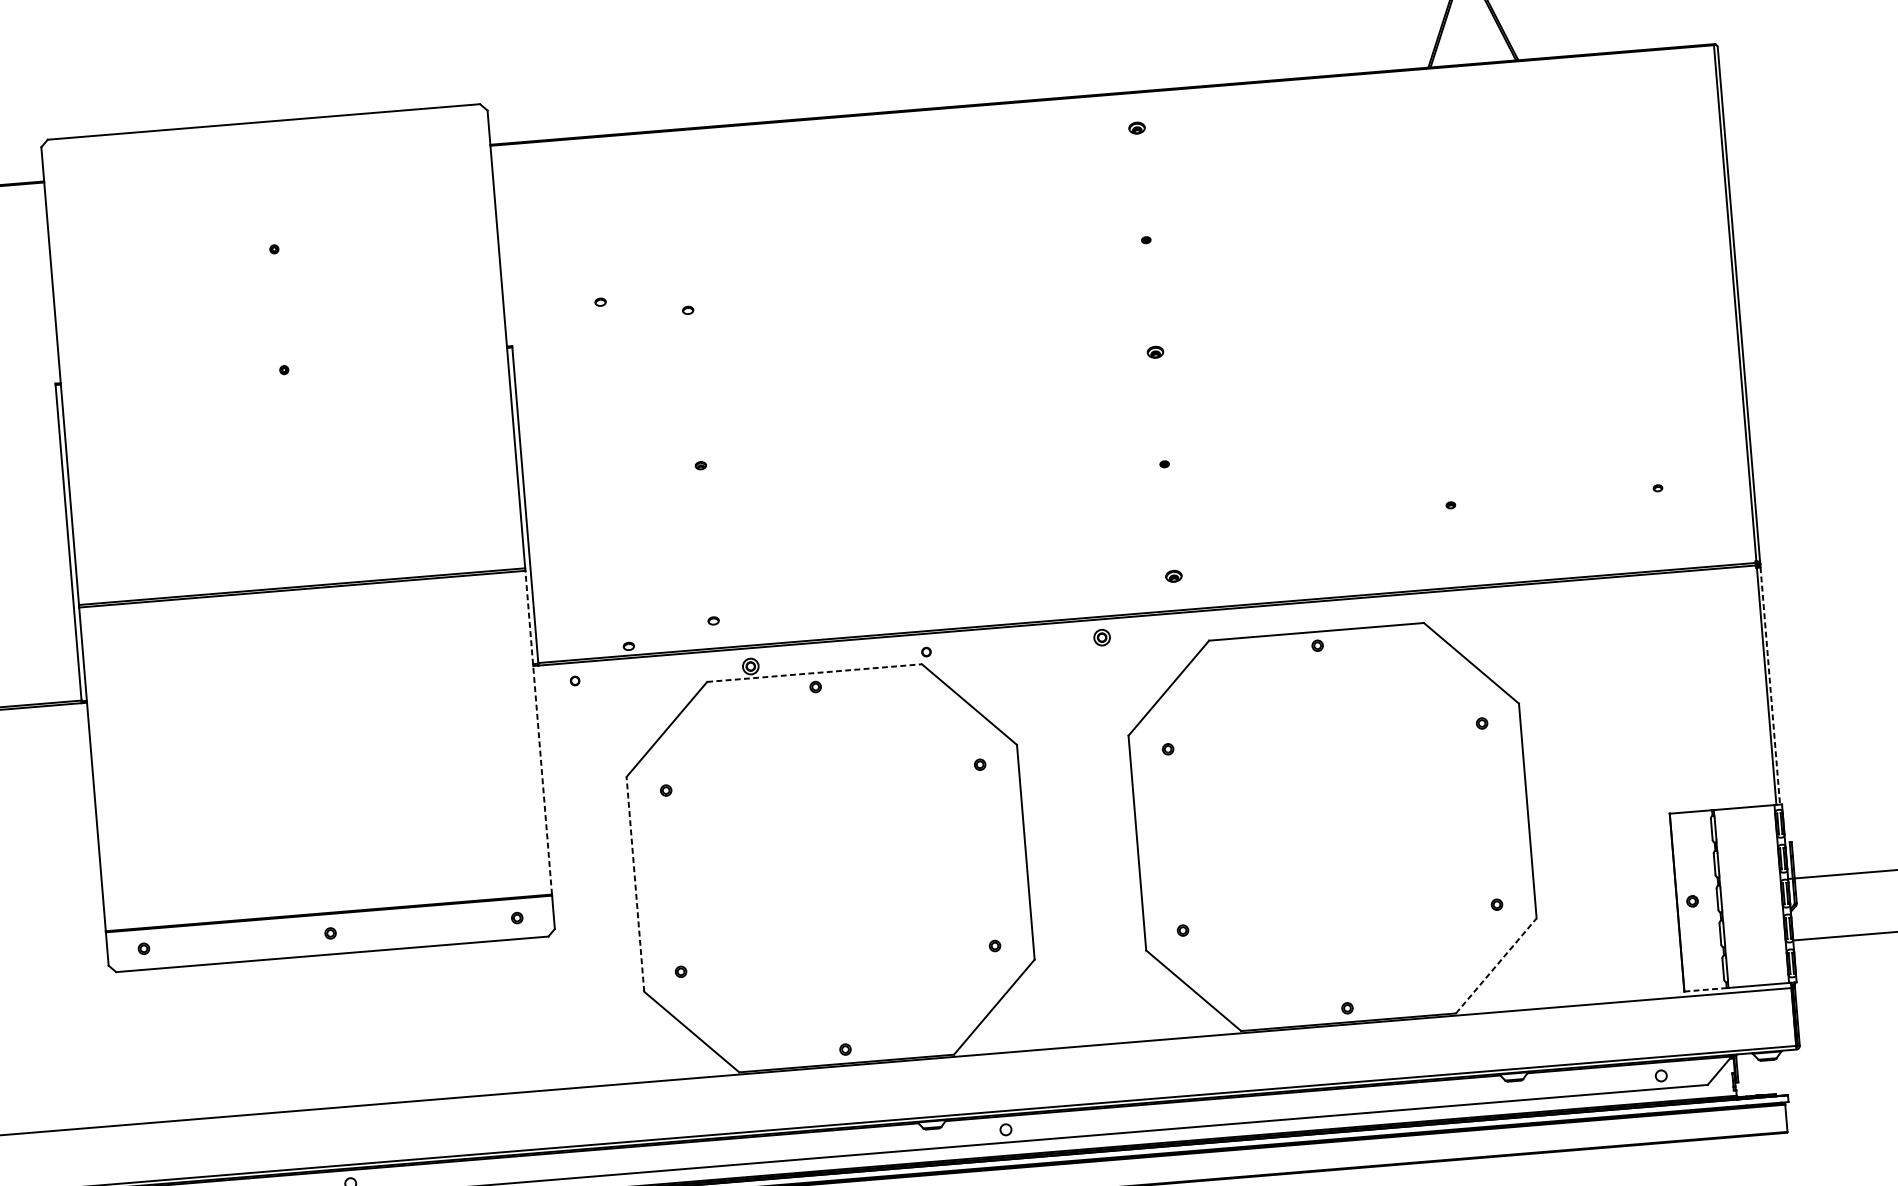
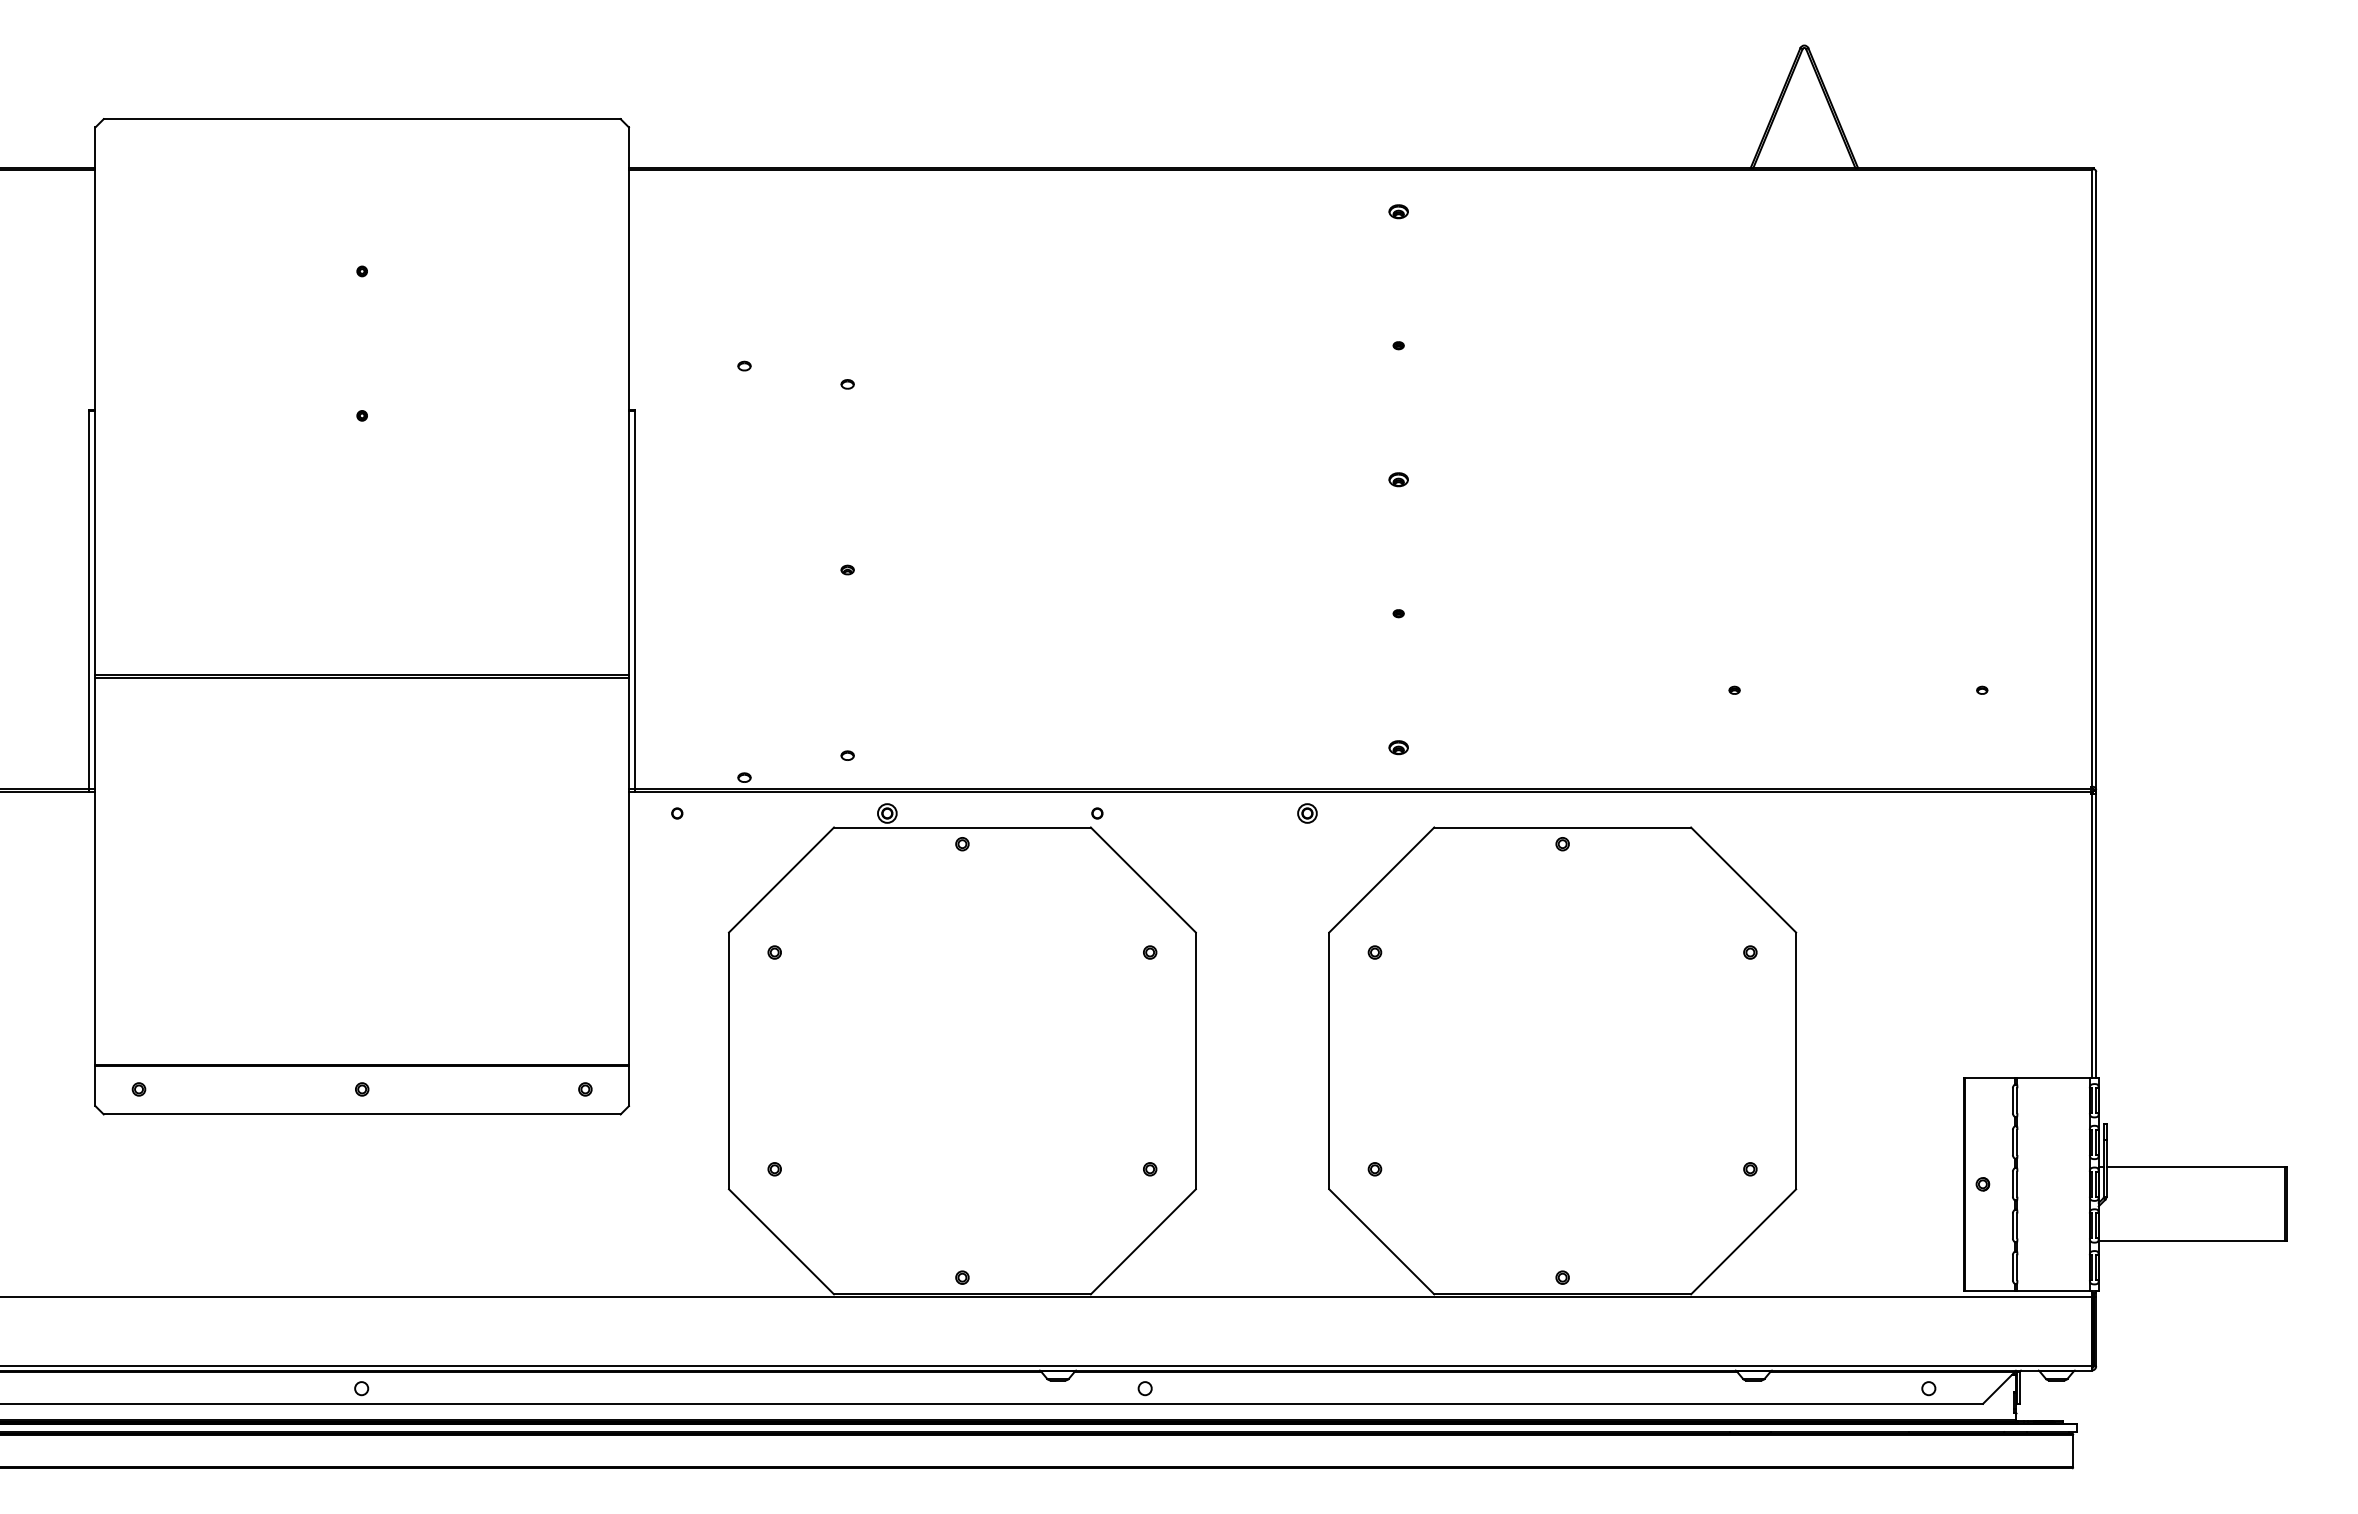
line: (814, 673) -> (962, 827), dashed -> solid
line: (1770, 686) -> (2096, 936), dashed -> solid
line: (538, 732) -> (628, 871), dashed -> solid
line: (635, 883) -> (729, 1060), dashed -> solid
line: (1496, 965) -> (1743, 1241), dashed -> solid
line: (1706, 989) -> (1990, 1290), dashed -> solid

